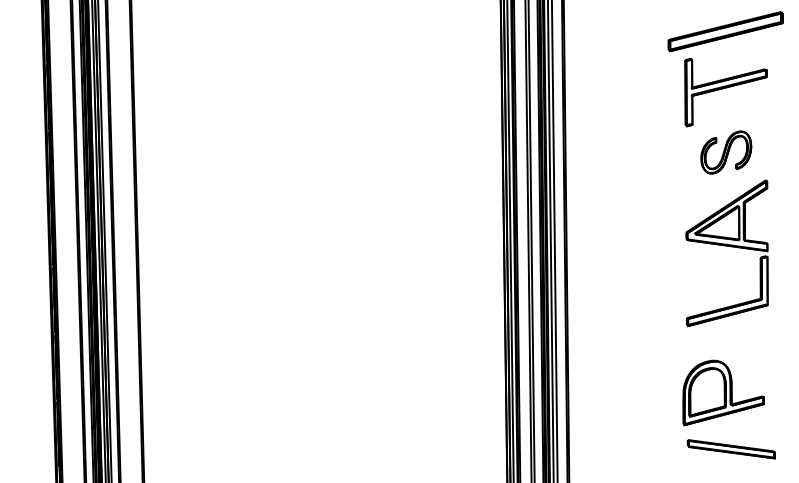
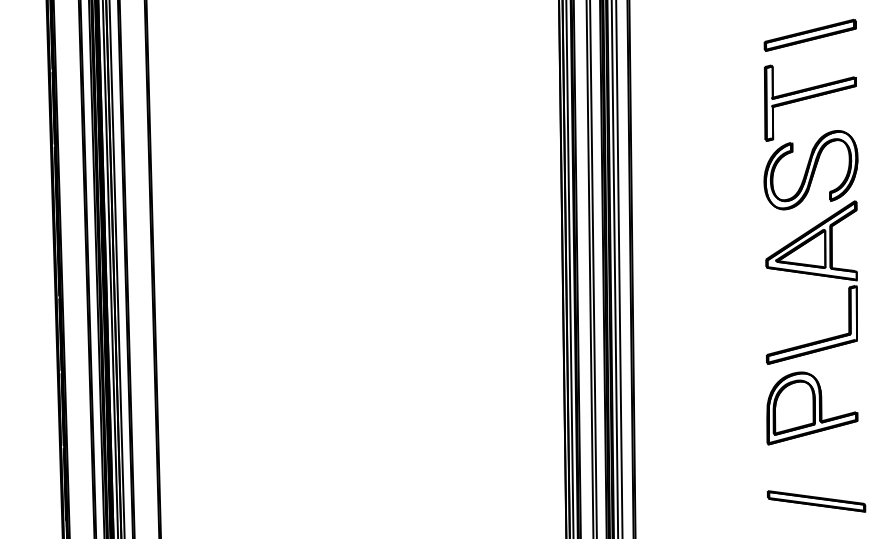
part: (725, 31) -> (809, 35), size x0.71
part: (725, 152) -> (809, 170), size x1.67
part: (723, 392) -> (812, 407), moved

